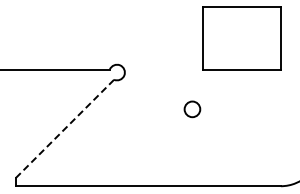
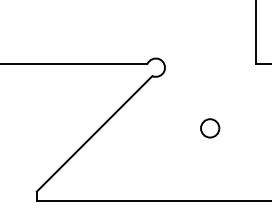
circle: (192, 109) -> (210, 128), moved
line: (64, 129) -> (94, 134), dashed -> solid

